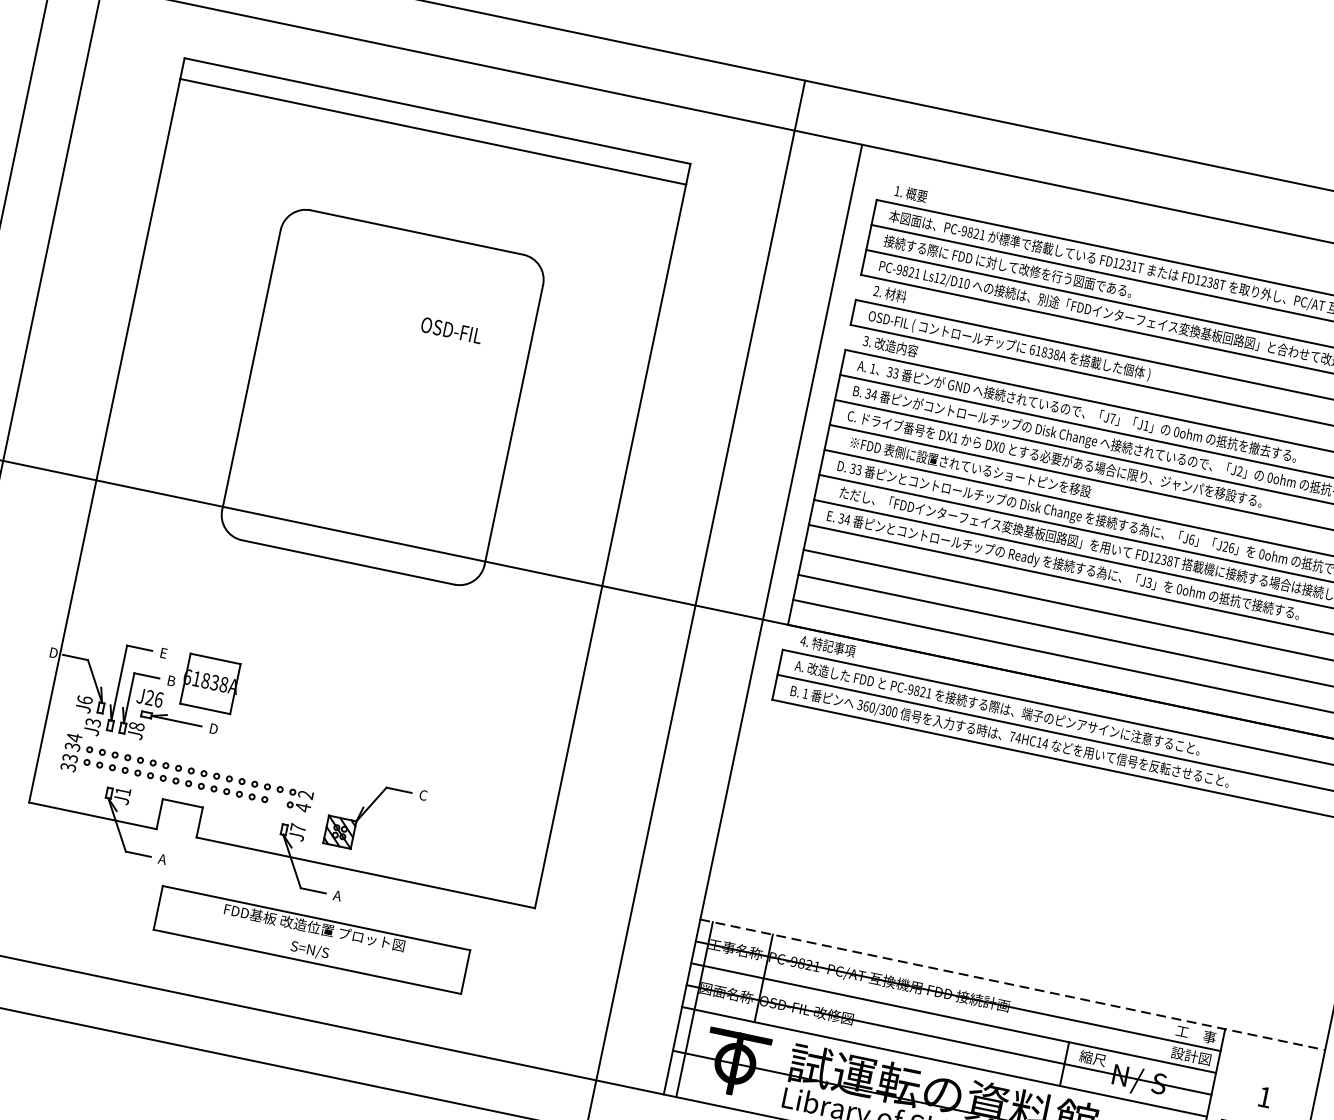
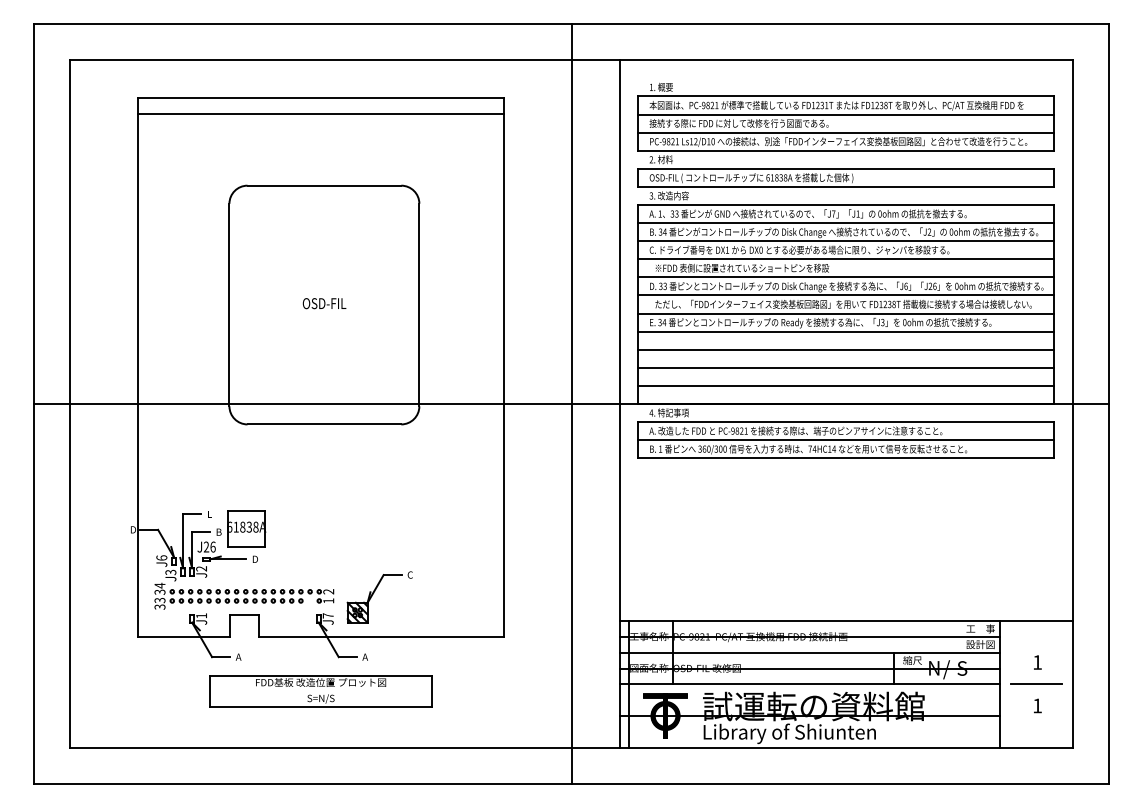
text: (451, 330) -> (324, 303), moved
text: (136, 726) -> (201, 568), J8 -> J2
text: (303, 806) -> (328, 600), 4 -> 1
part: (311, 939) -> (320, 691), moved
line: (1012, 985) -> (846, 621), dashed -> solid

